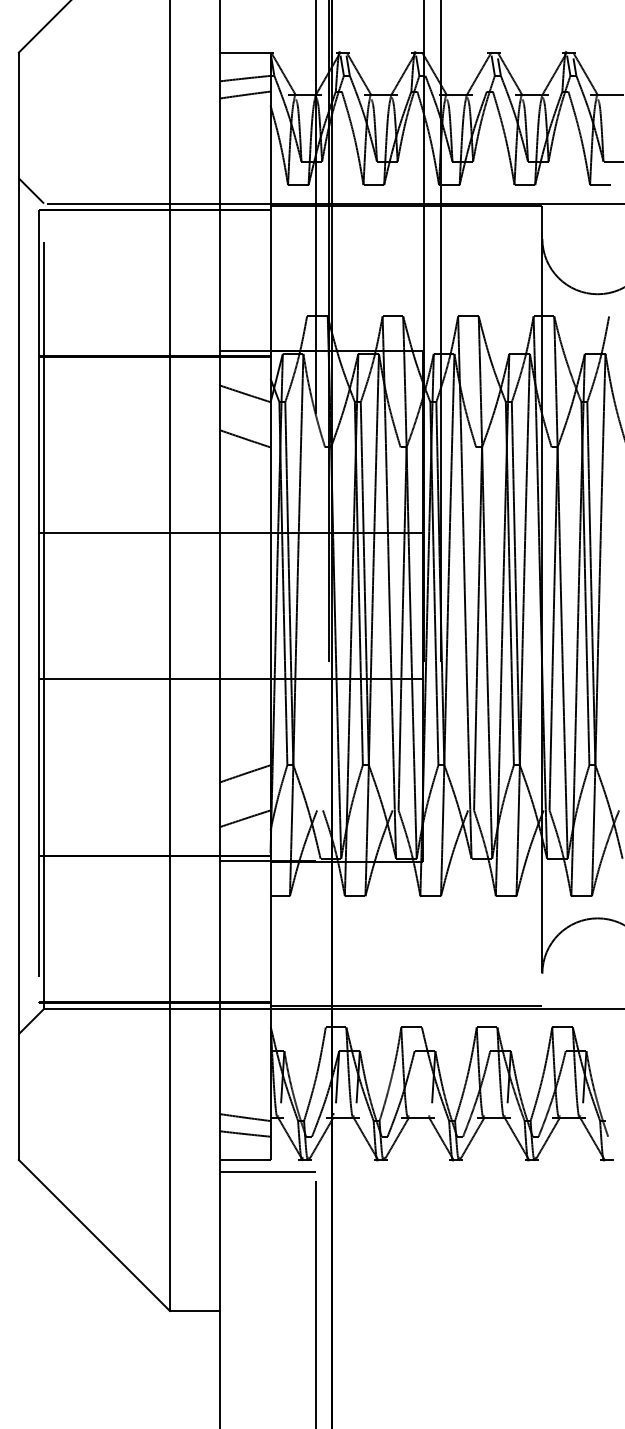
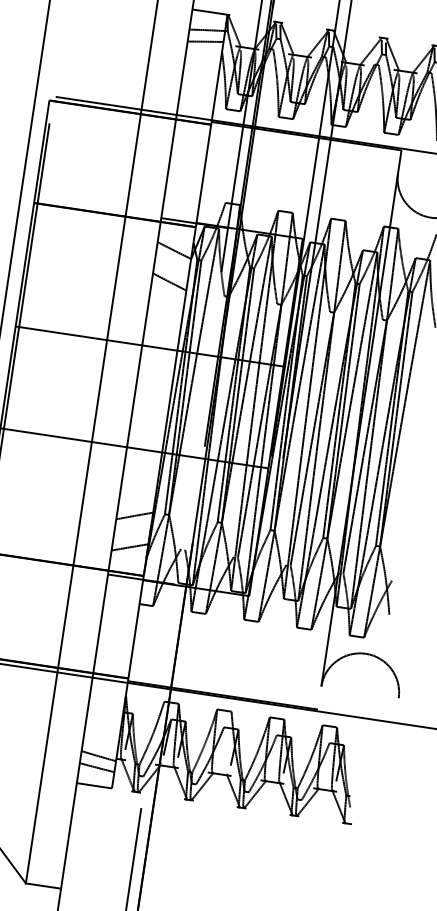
line: (31, 190) -> (46, 86), removed
line: (267, 1172) -> (108, 796), removed

